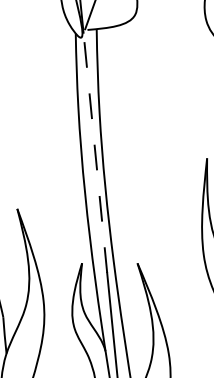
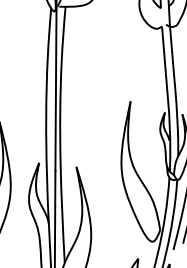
line: (94, 152) -> (55, 89), dashed -> solid

